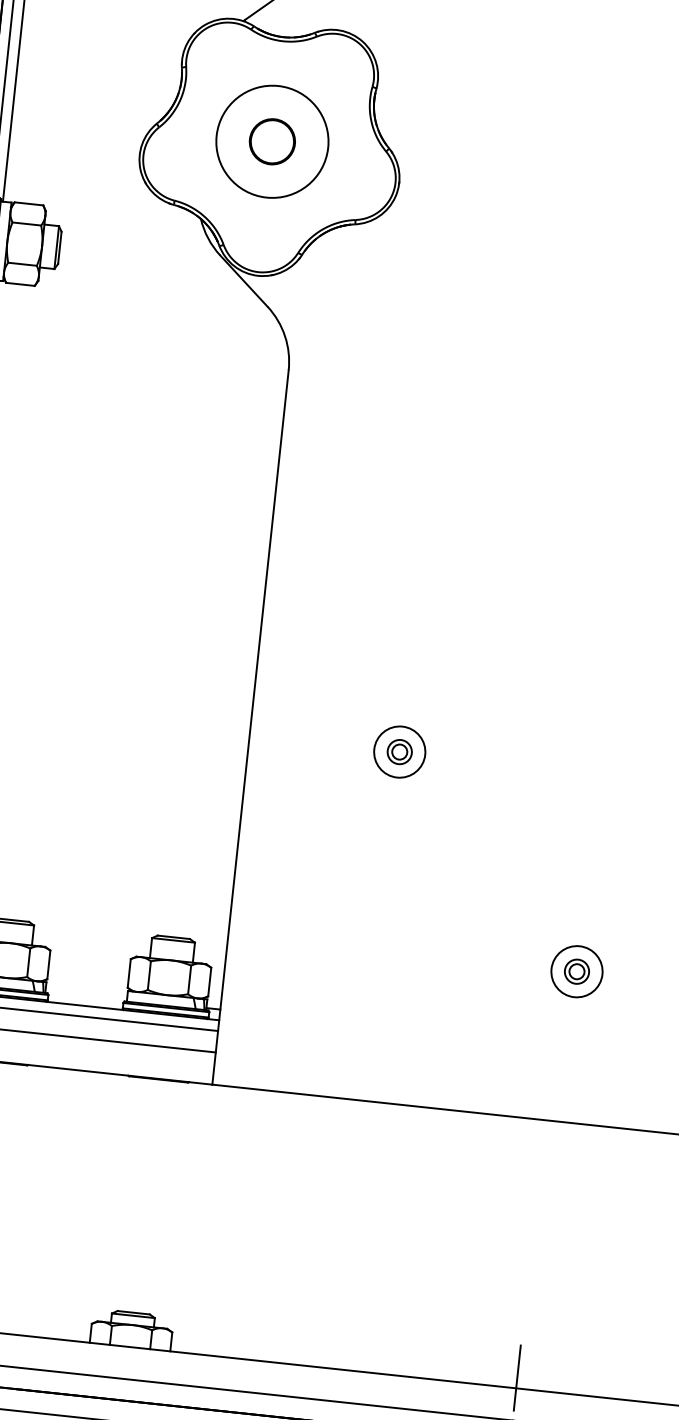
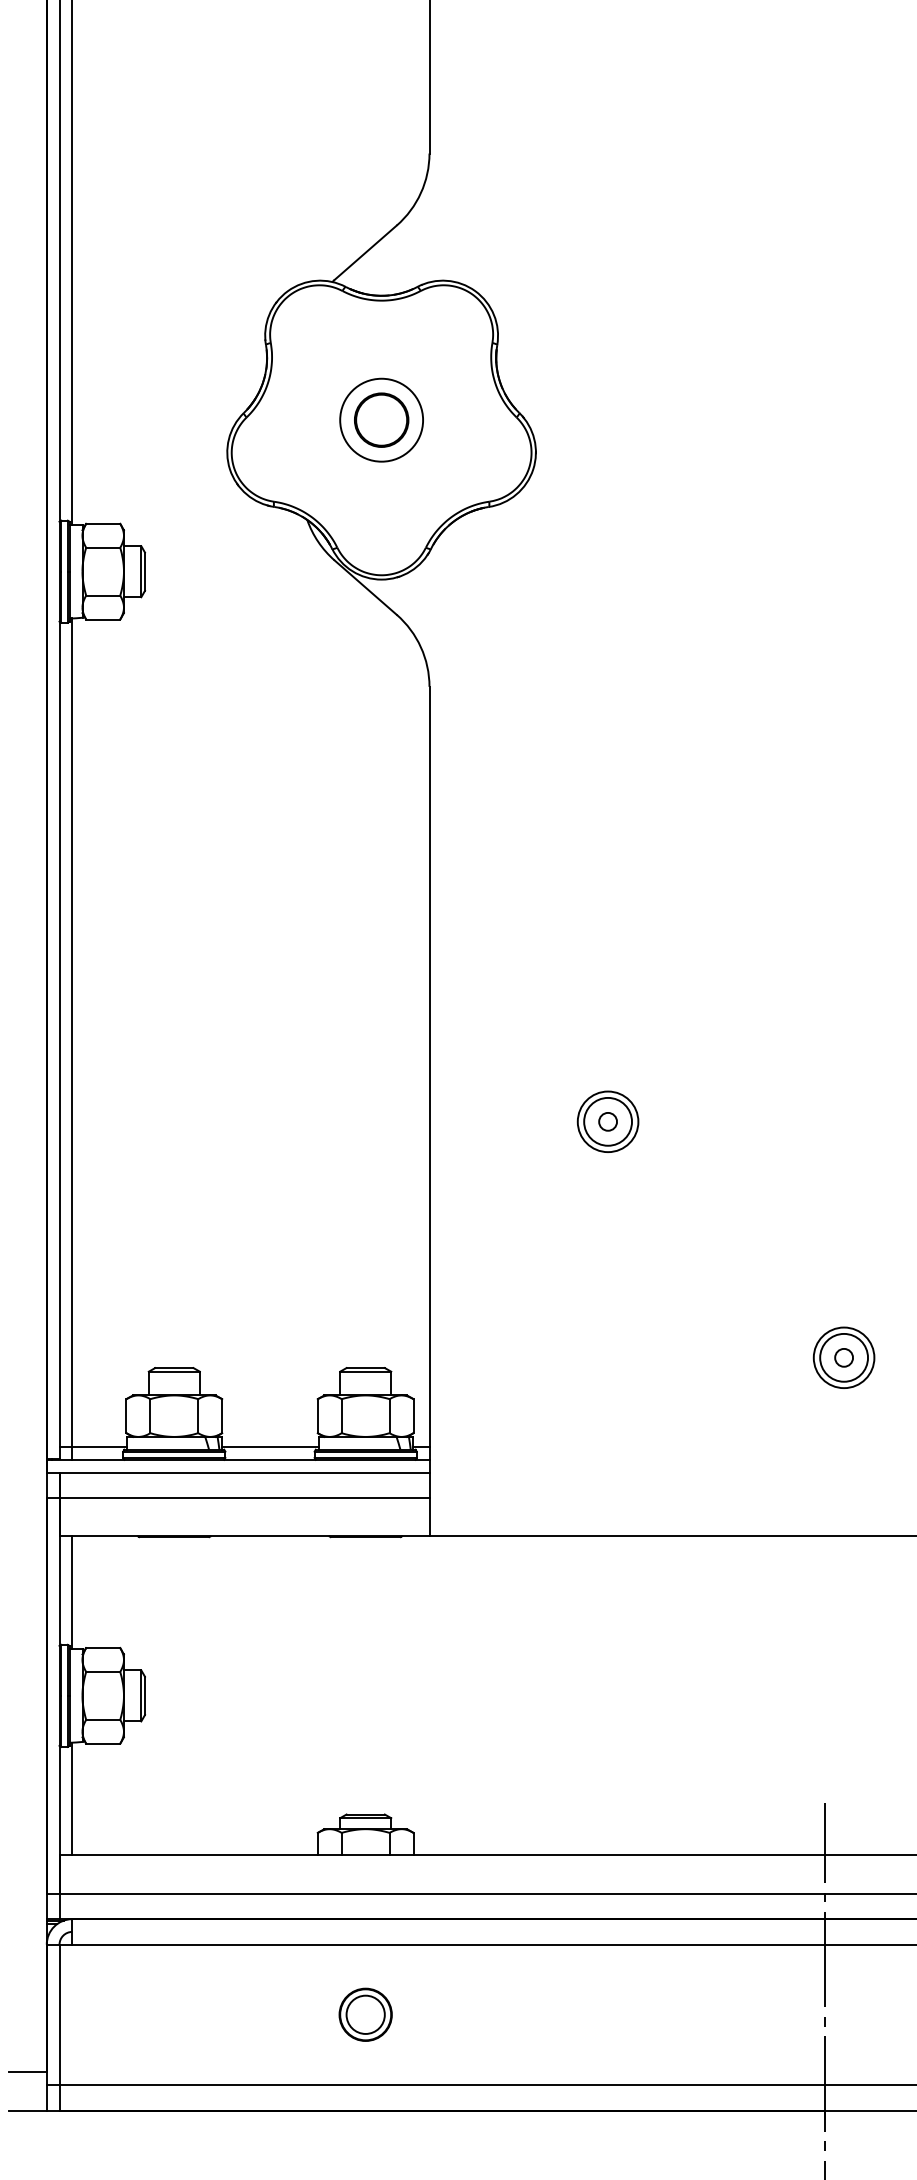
circle: (272, 141) -> (381, 419), size x0.62
circle: (400, 751) -> (608, 1121), size x1.67
circle: (577, 971) -> (844, 1357), size x1.67
line: (85, 995) -> (269, 1447), added

